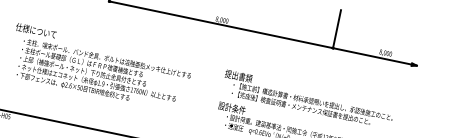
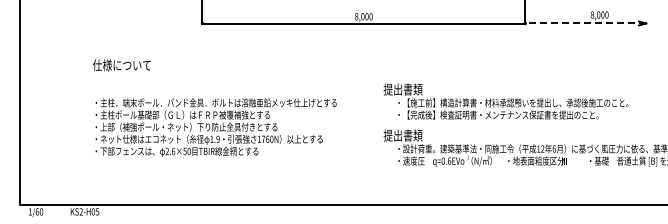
text: (35, 30) -> (121, 65), moved
line: (374, 56) -> (585, 23), solid -> dashed
text: (231, 108) -> (402, 135), 設計条件 -> 提出書類

